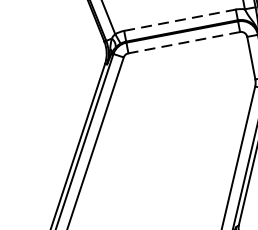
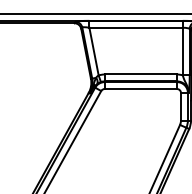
line: (180, 20) -> (141, 74), dashed -> solid
line: (183, 43) -> (140, 89), dashed -> solid

